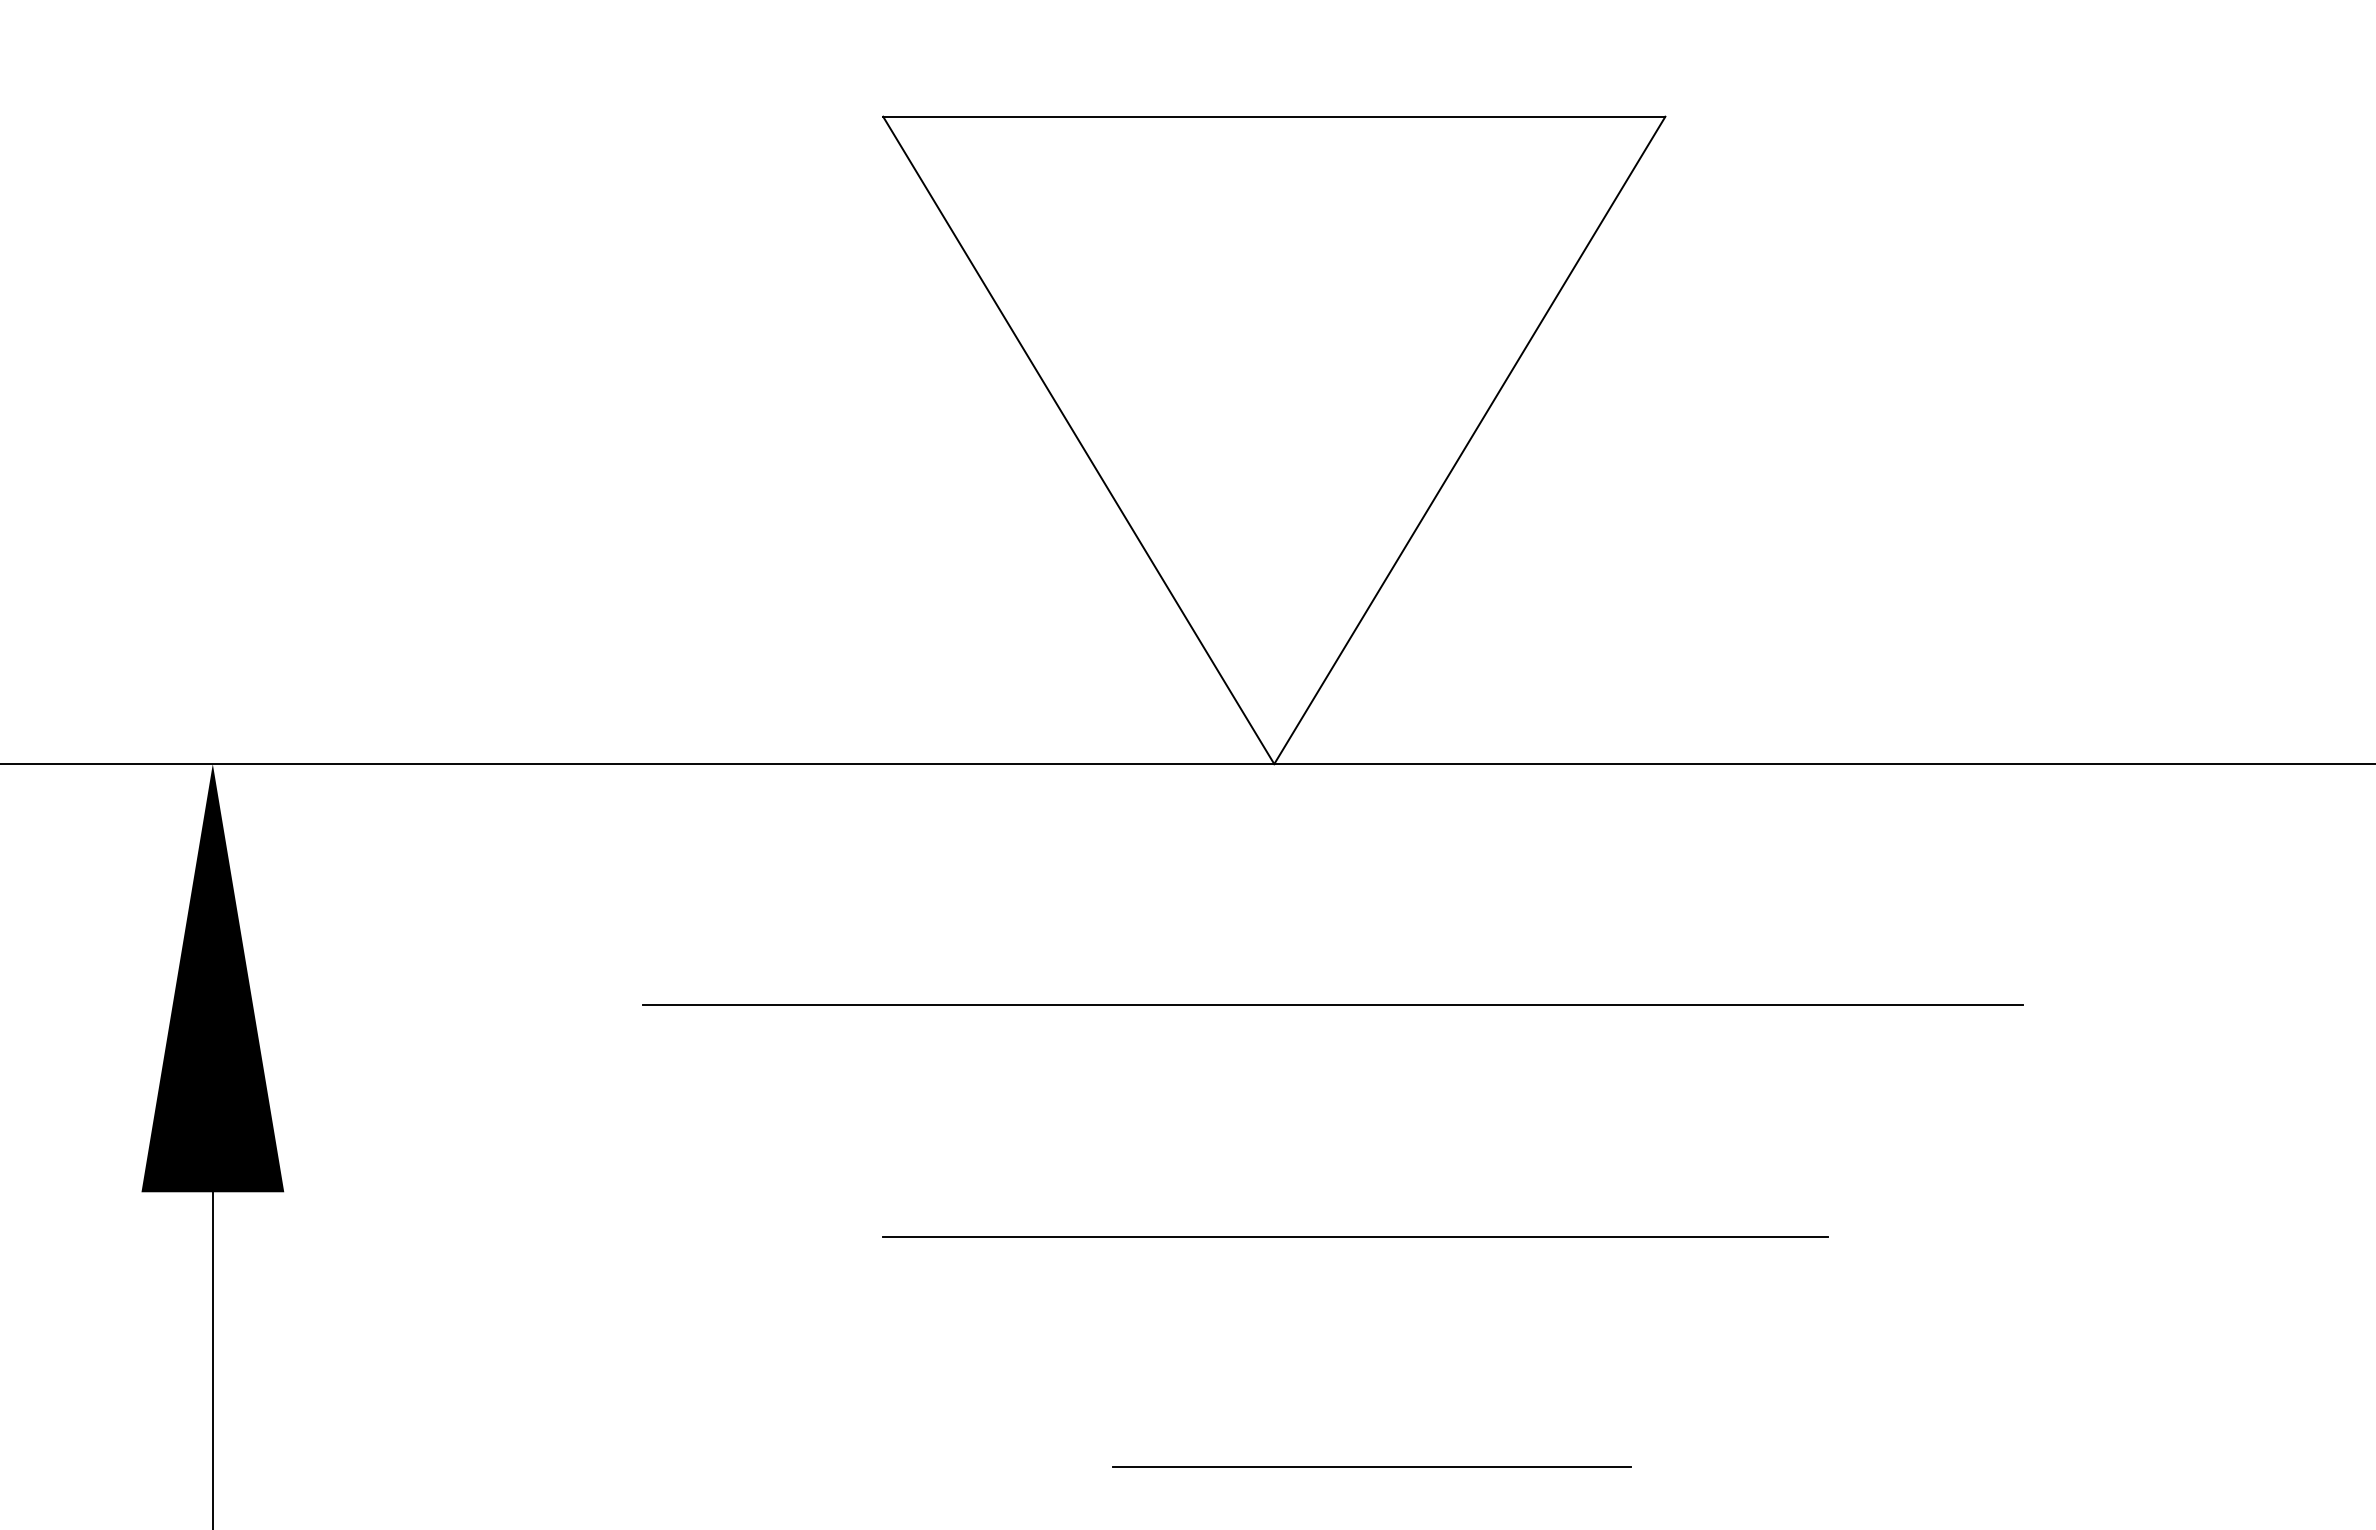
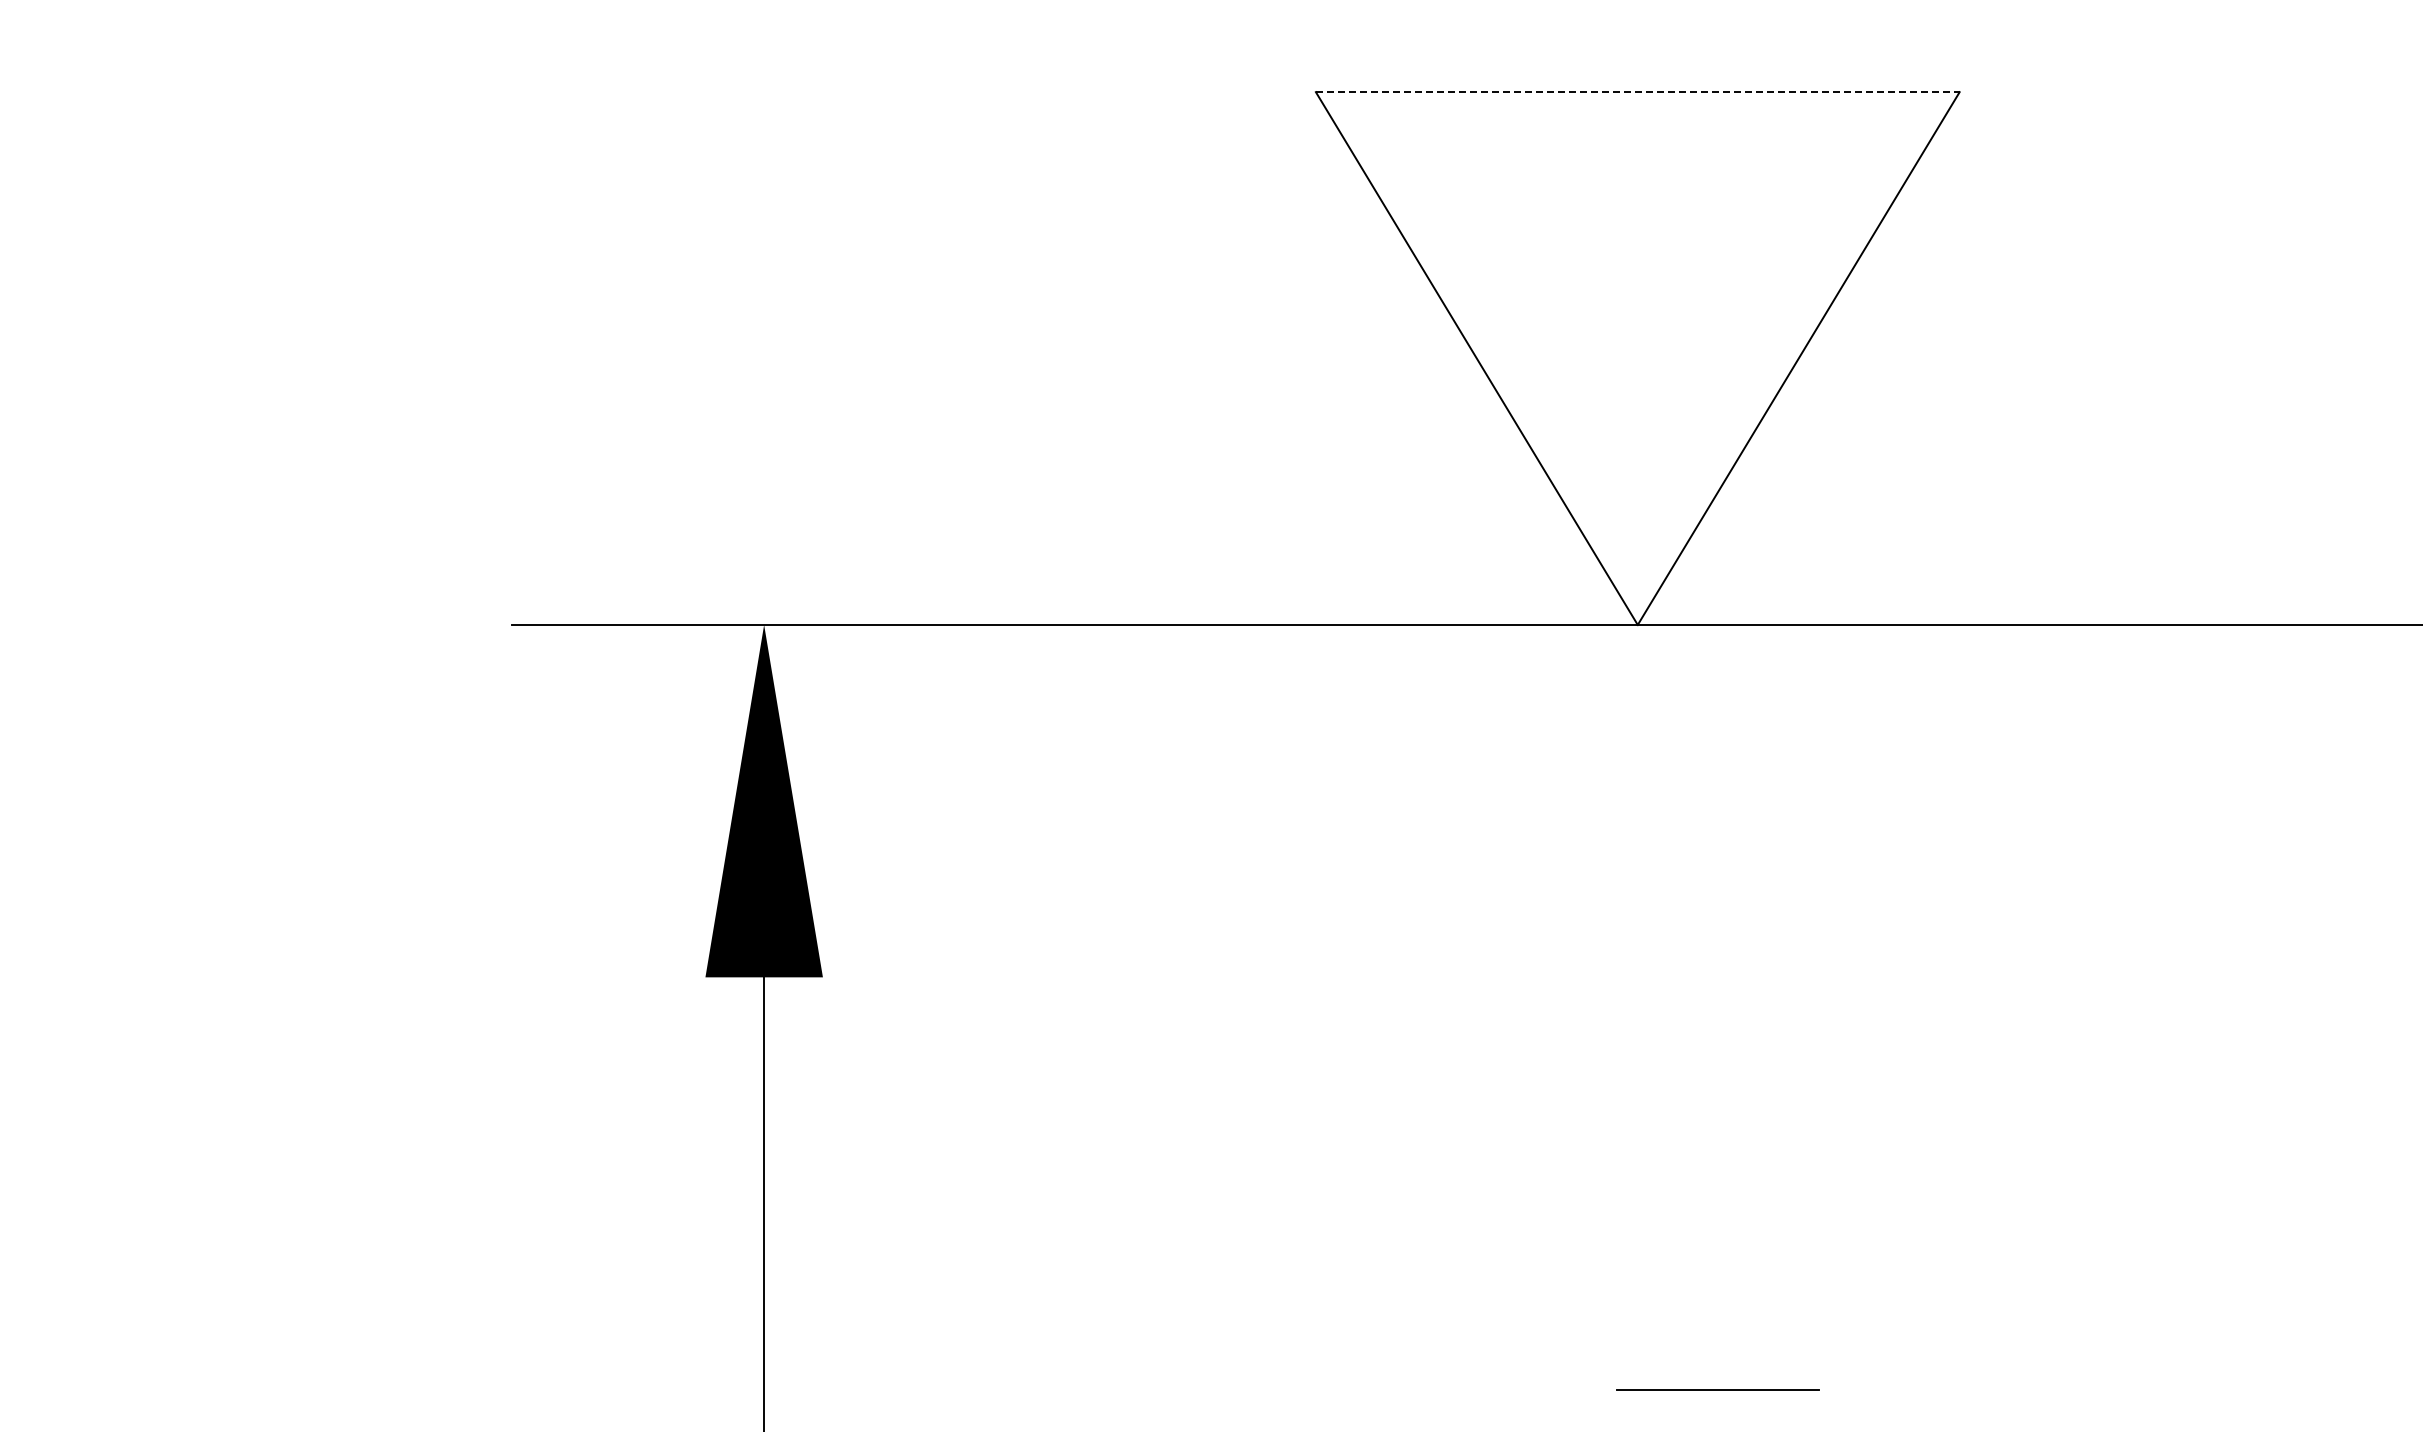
line: (1273, 117) -> (1637, 92), solid -> dashed
line: (1332, 1004) -> (1685, 822), removed
line: (1355, 1237) -> (1704, 1014), removed
line: (1371, 1467) -> (1717, 1203), removed

